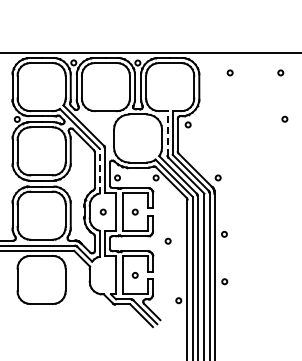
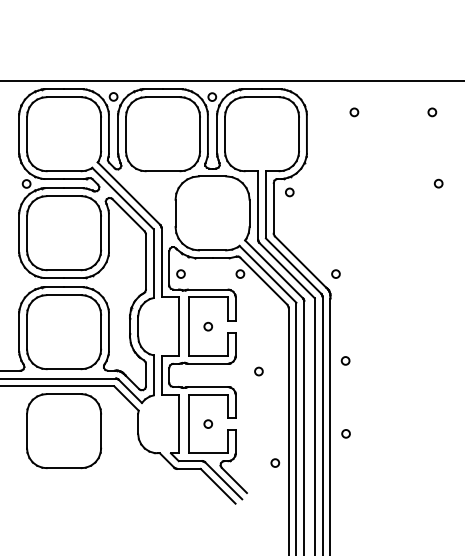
line: (167, 133) -> (257, 205), dashed -> solid
line: (99, 170) -> (153, 262), dashed -> solid
circle: (102, 211) -> (157, 325), removed

